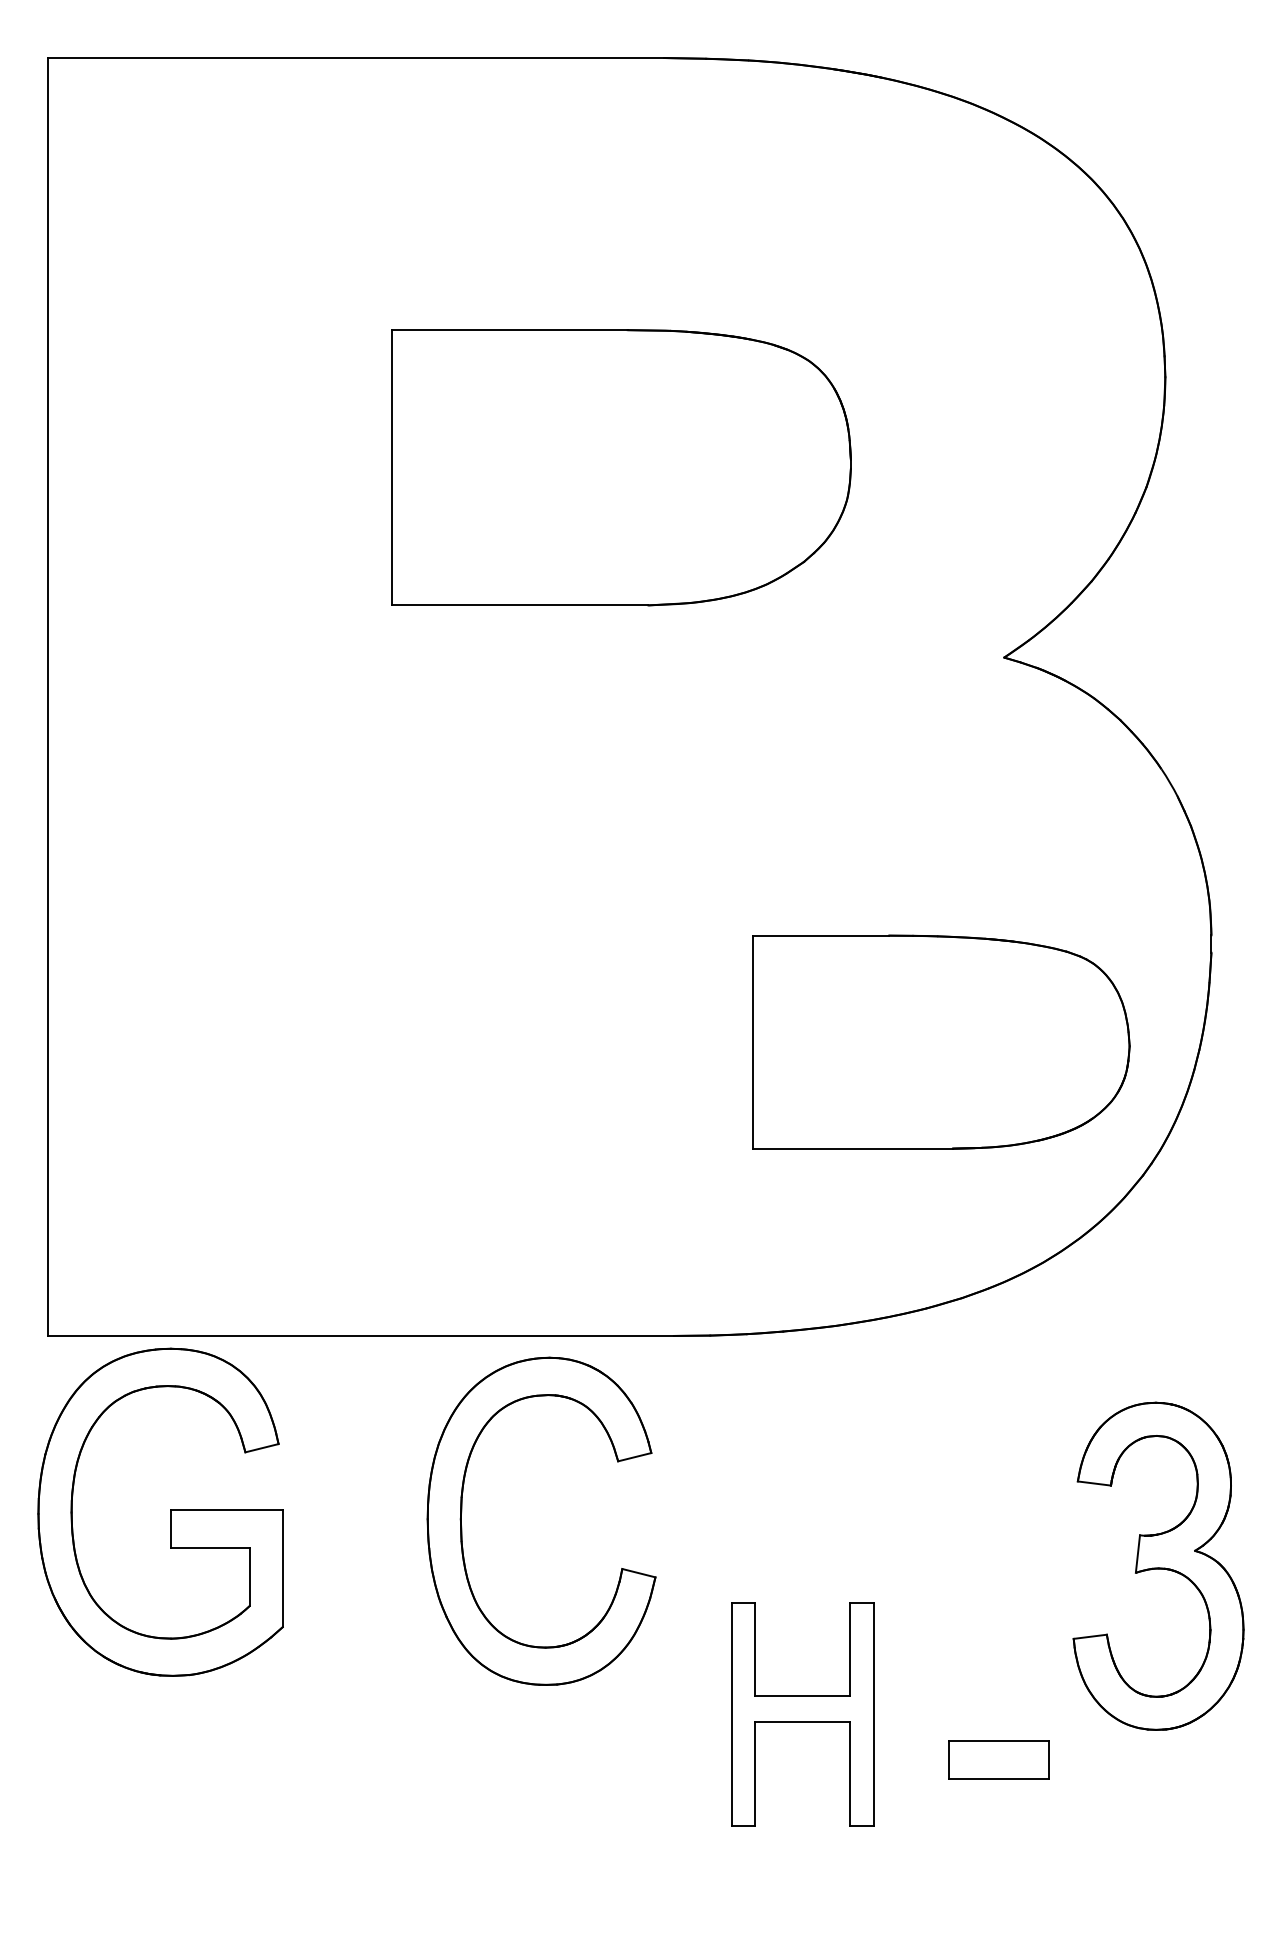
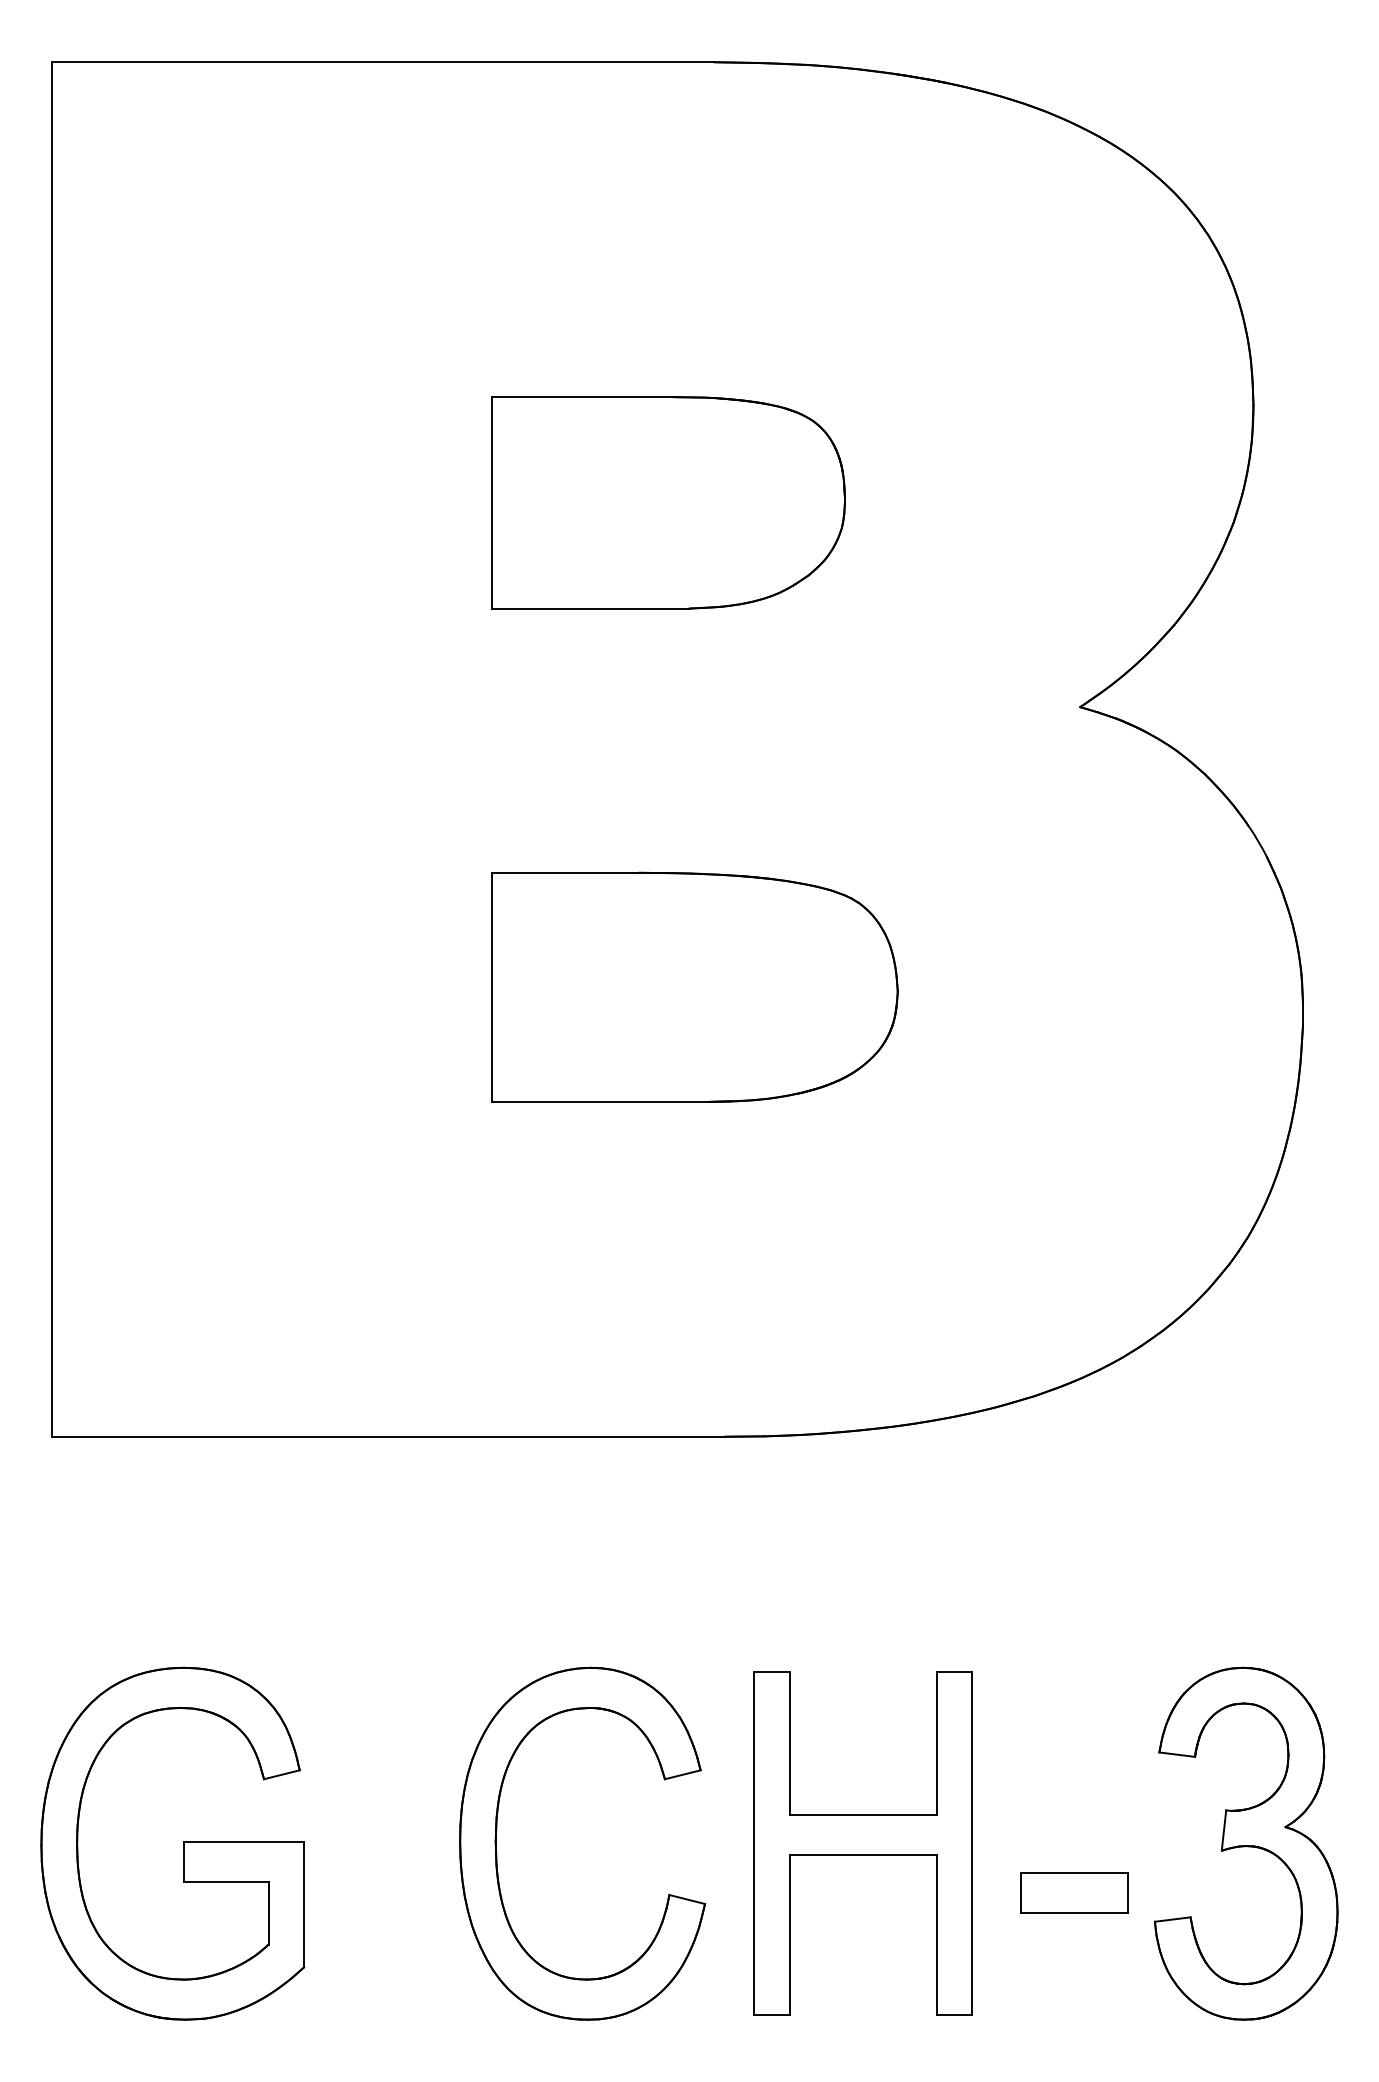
part: (621, 467) -> (668, 502), size x0.71
part: (941, 1041) -> (695, 986), moved
part: (170, 1511) -> (183, 1842), moved
part: (462, 1527) -> (497, 1850), moved
part: (1158, 1565) -> (1246, 1842), moved
part: (802, 1714) -> (863, 1843), size x1.43

